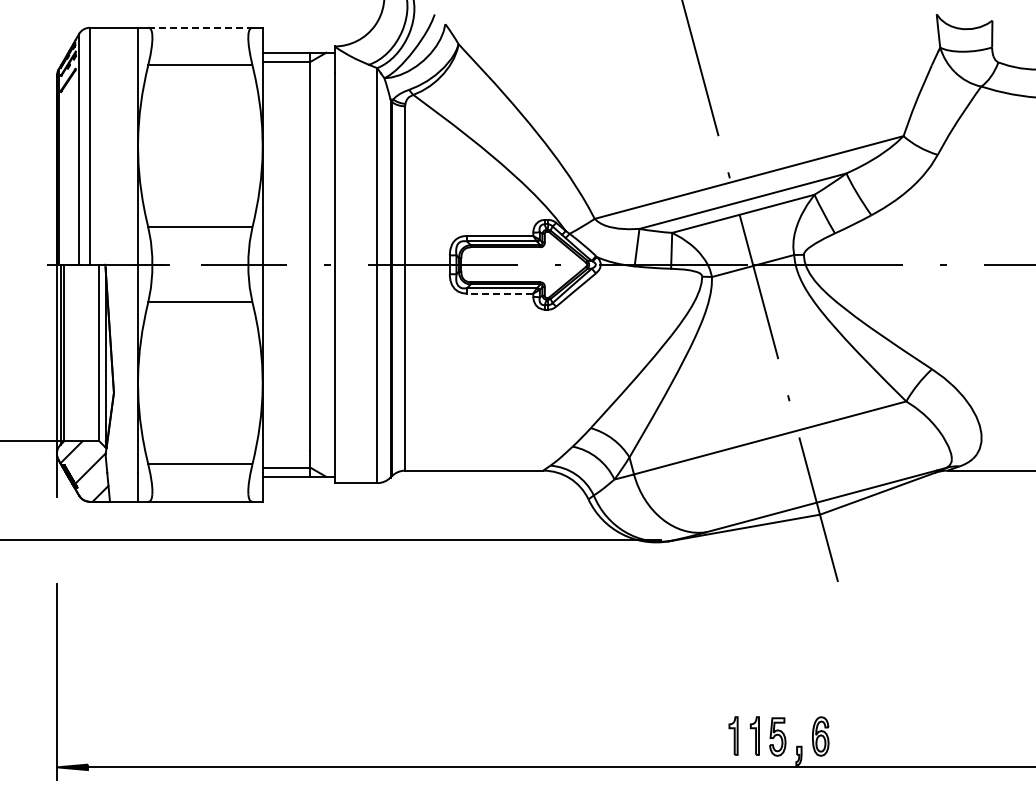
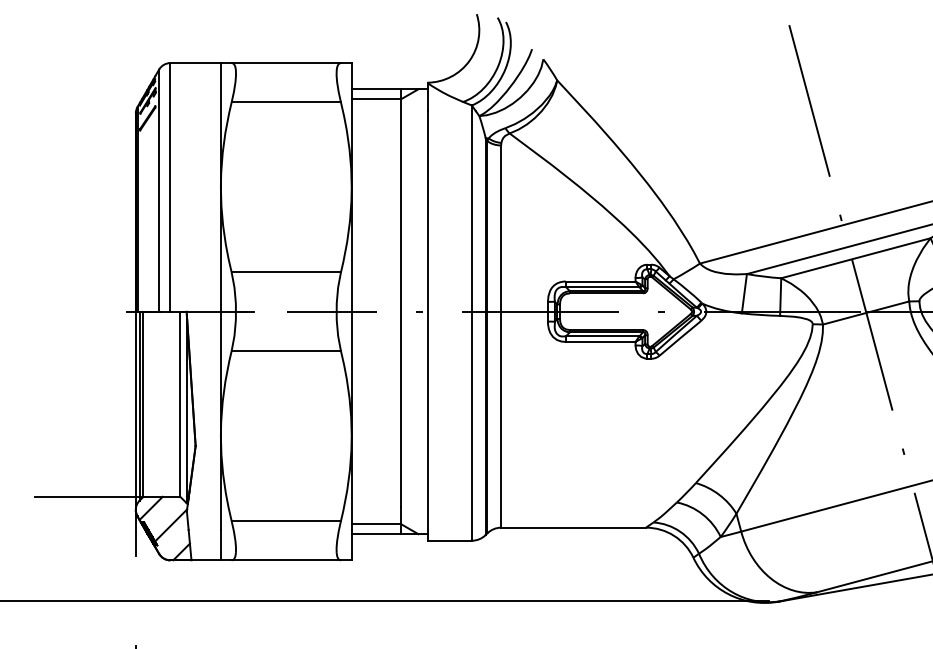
line: (200, 27) -> (286, 62), dashed -> solid
line: (499, 293) -> (600, 341), dashed -> solid

